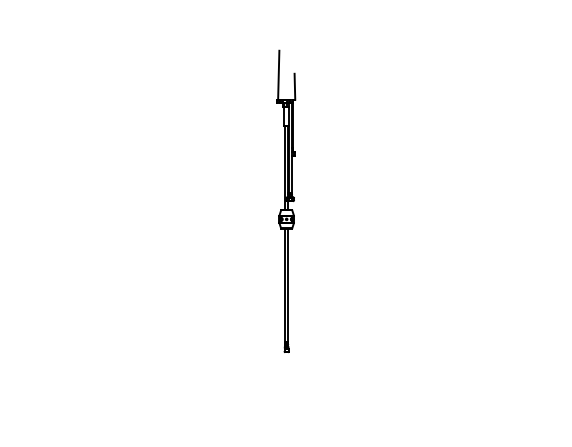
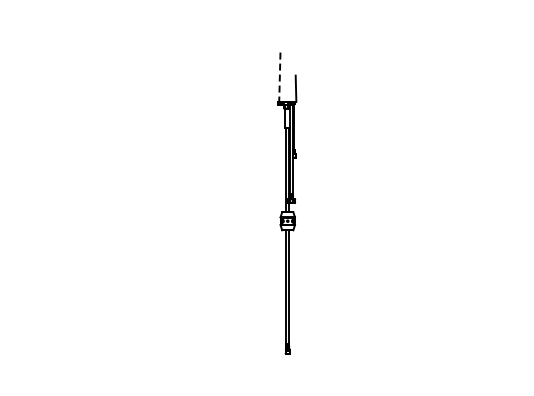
line: (278, 75) -> (279, 77), solid -> dashed

